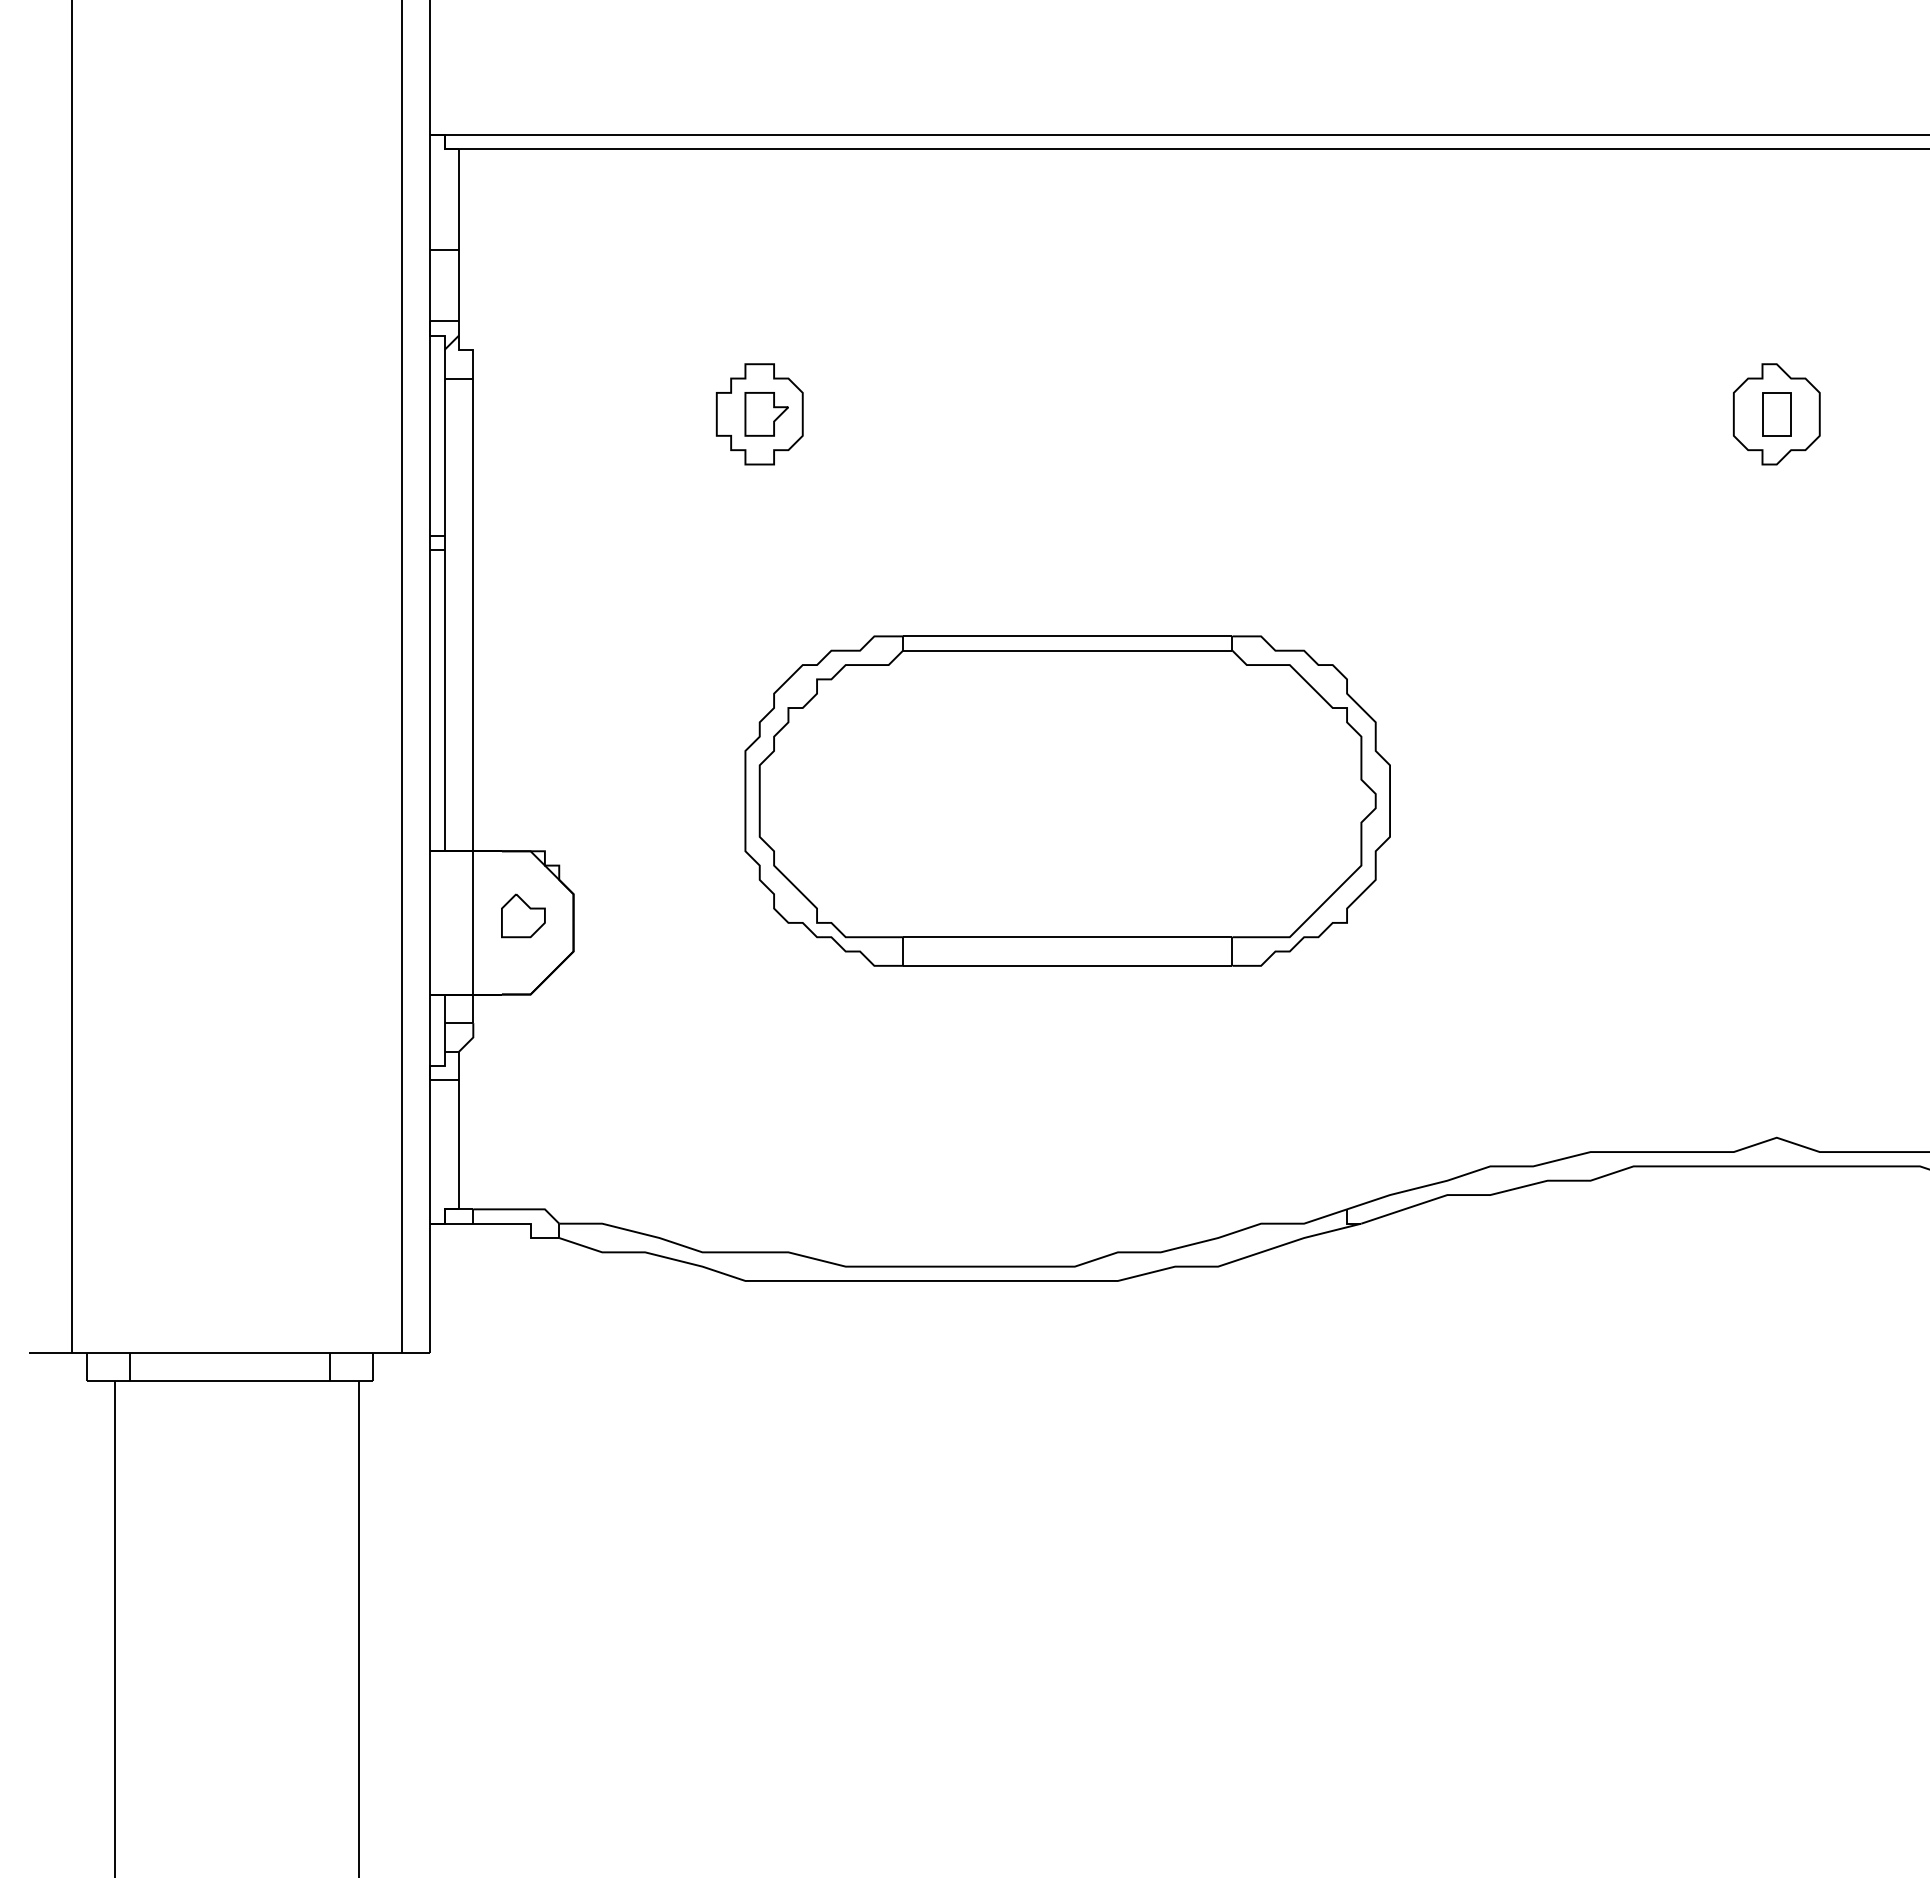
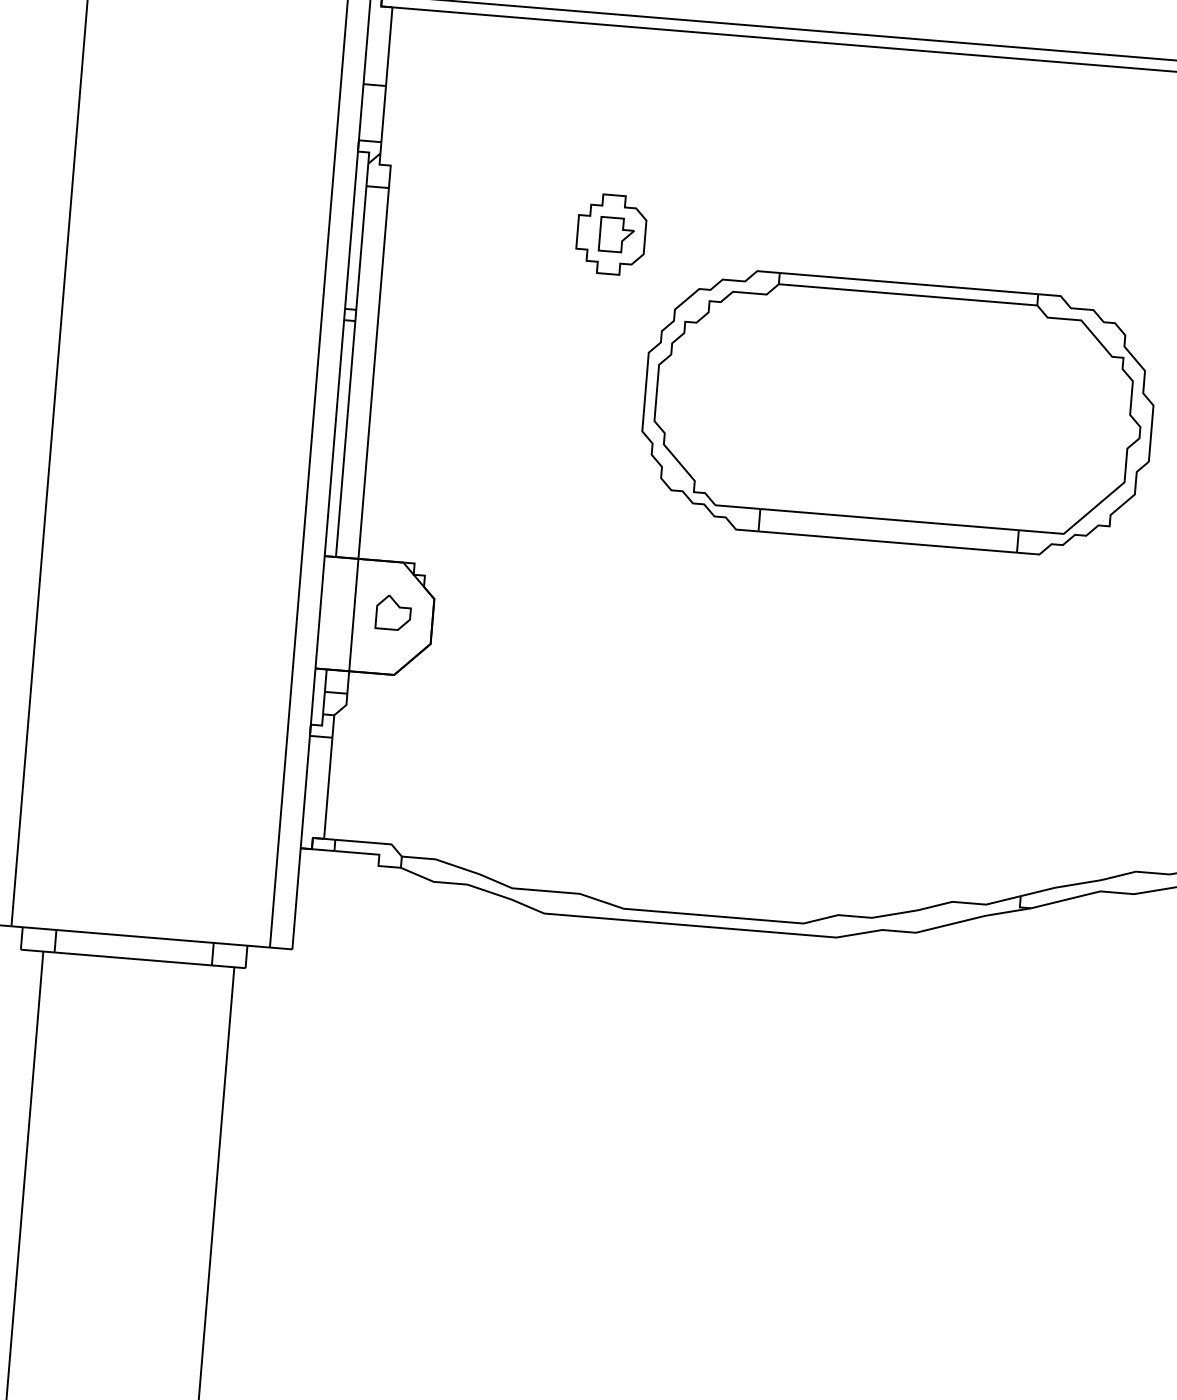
part: (1067, 800) -> (898, 412), moved

